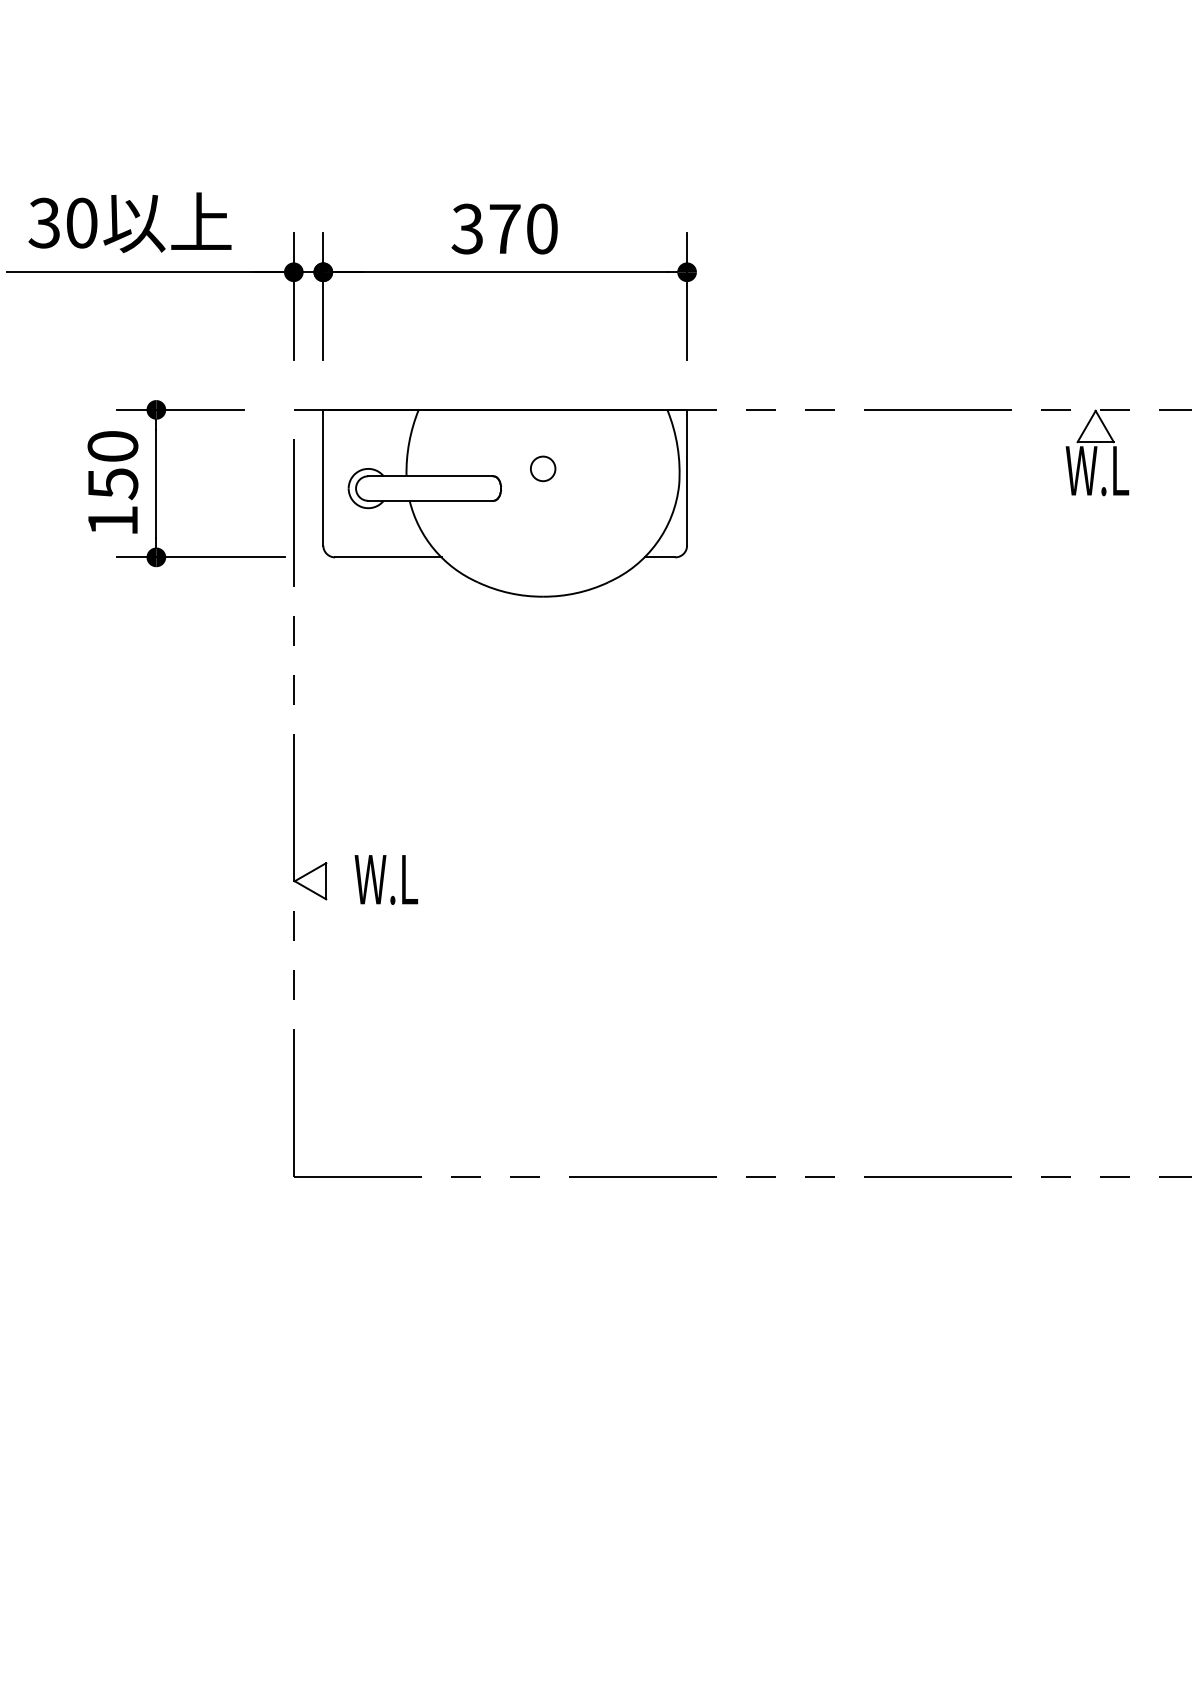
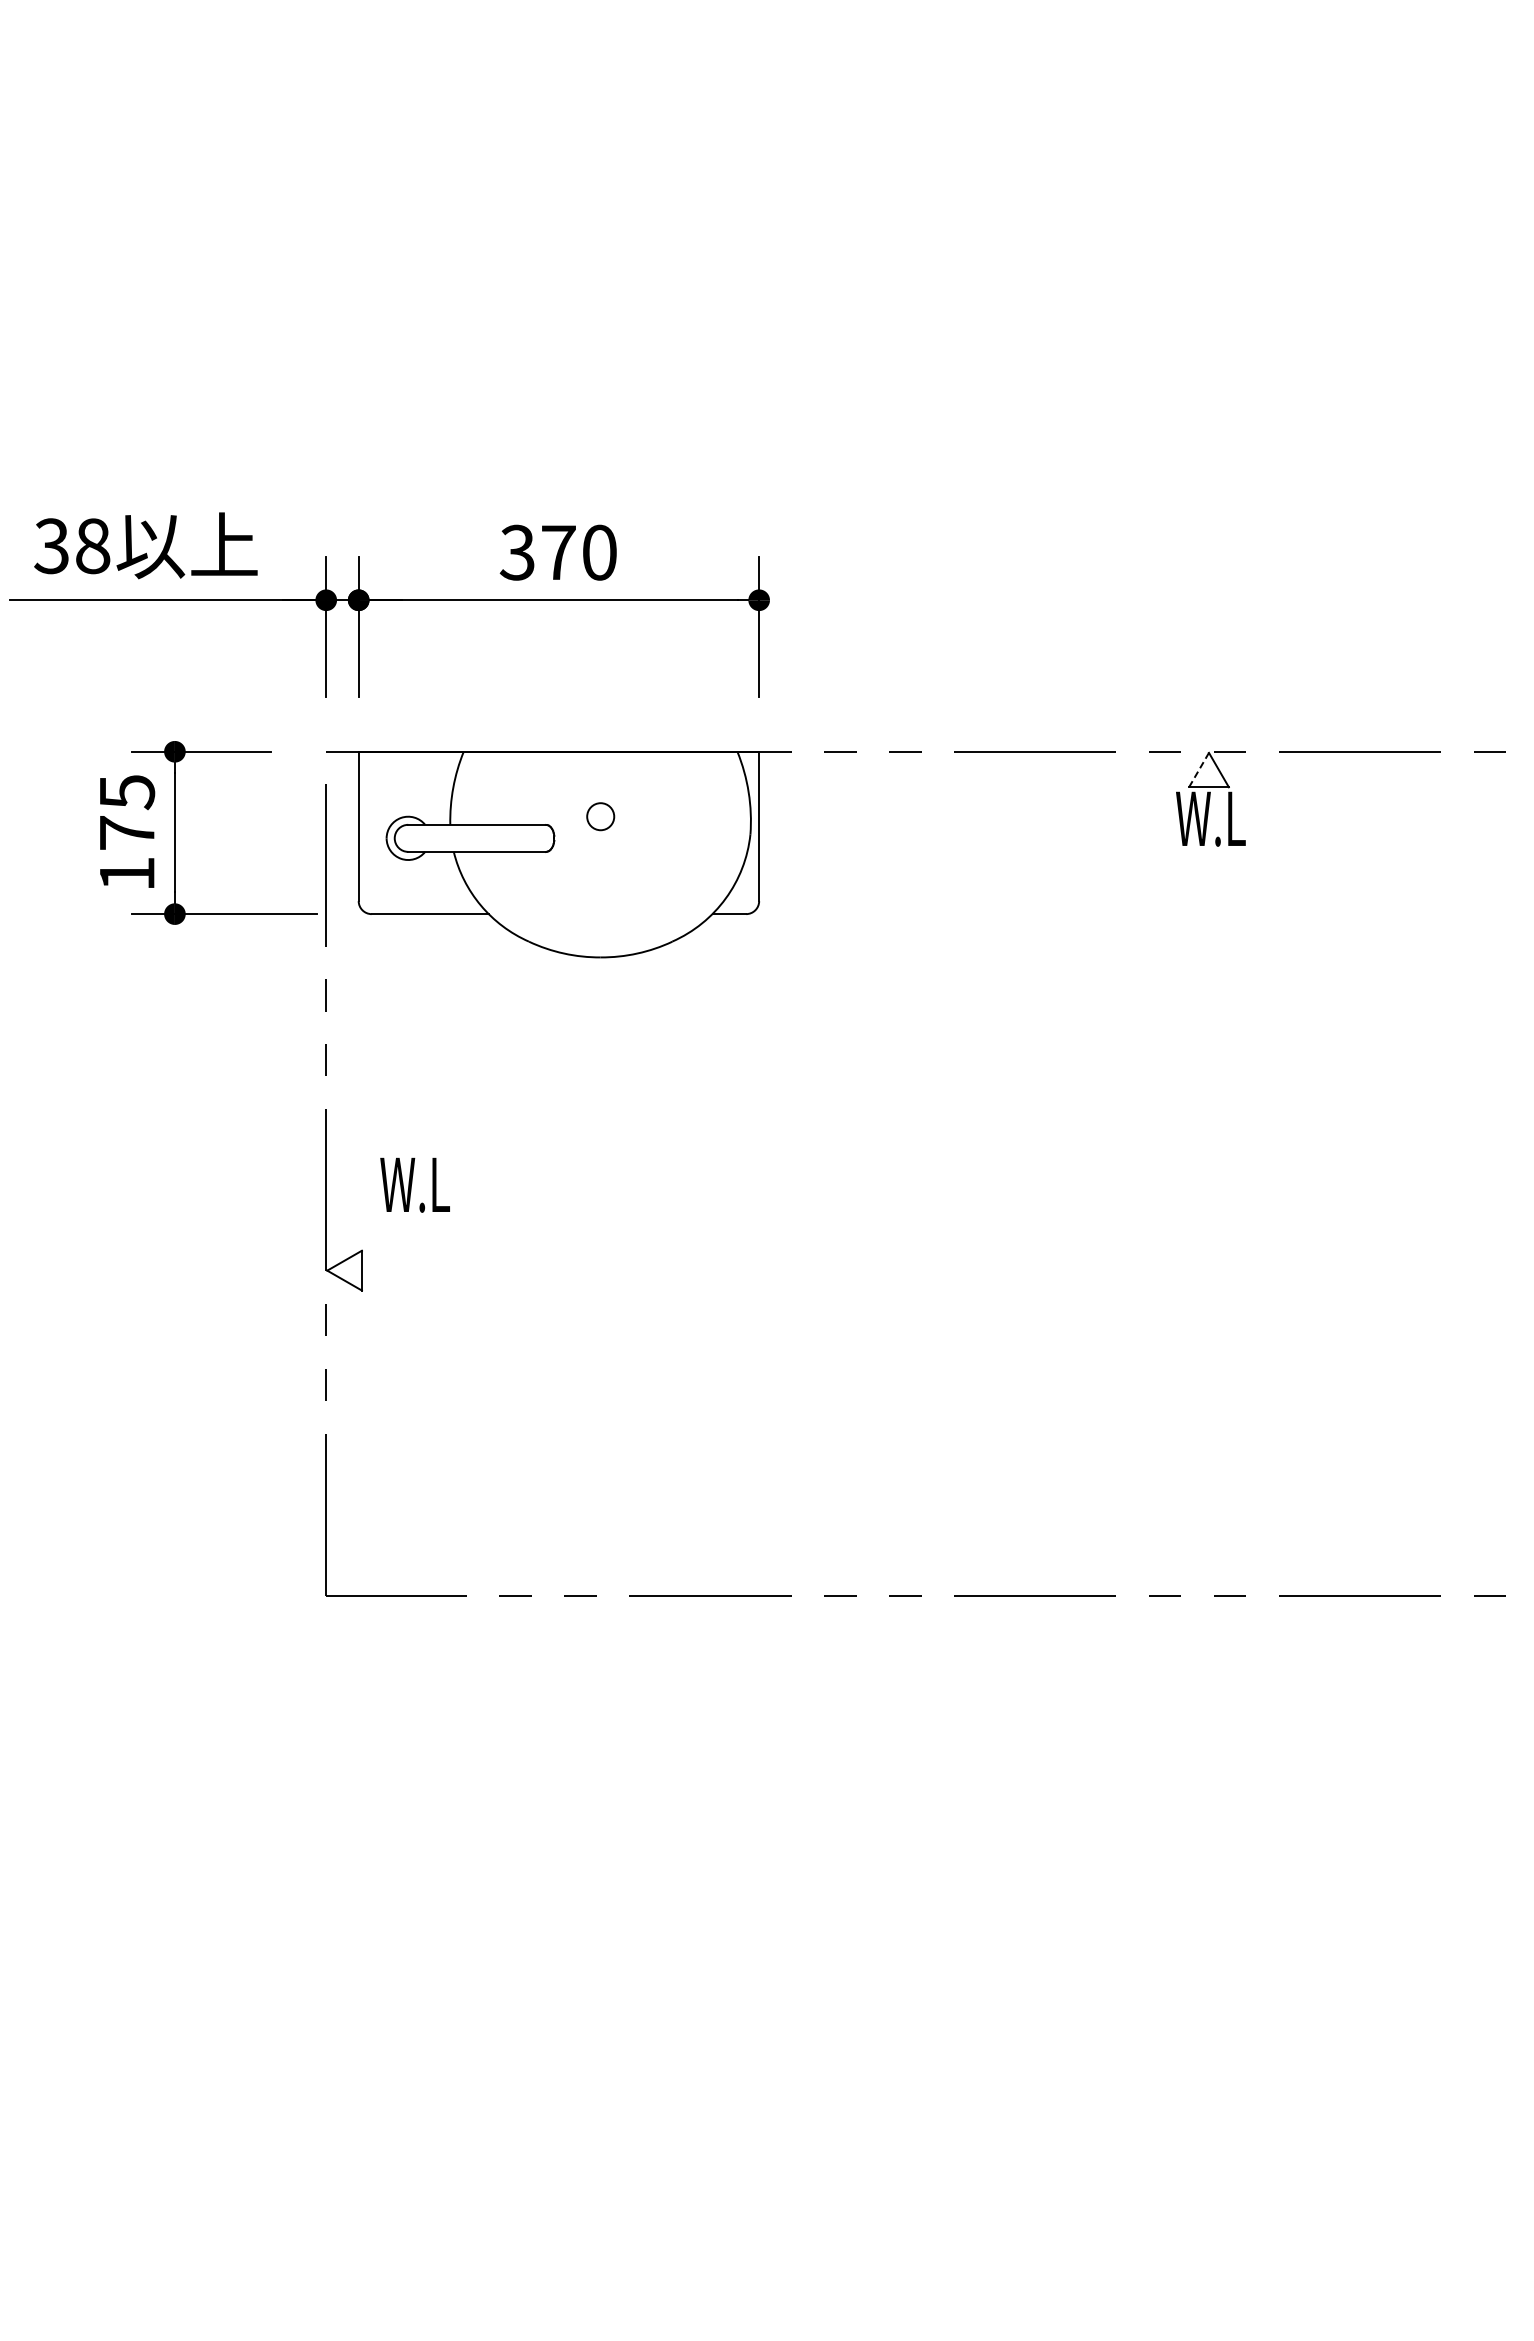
text: (82, 222) -> (93, 545), 30 -> 38
line: (1087, 426) -> (1199, 770), solid -> dashed
text: (113, 465) -> (127, 813), 150 -> 175
text: (385, 879) -> (414, 1184), moved

